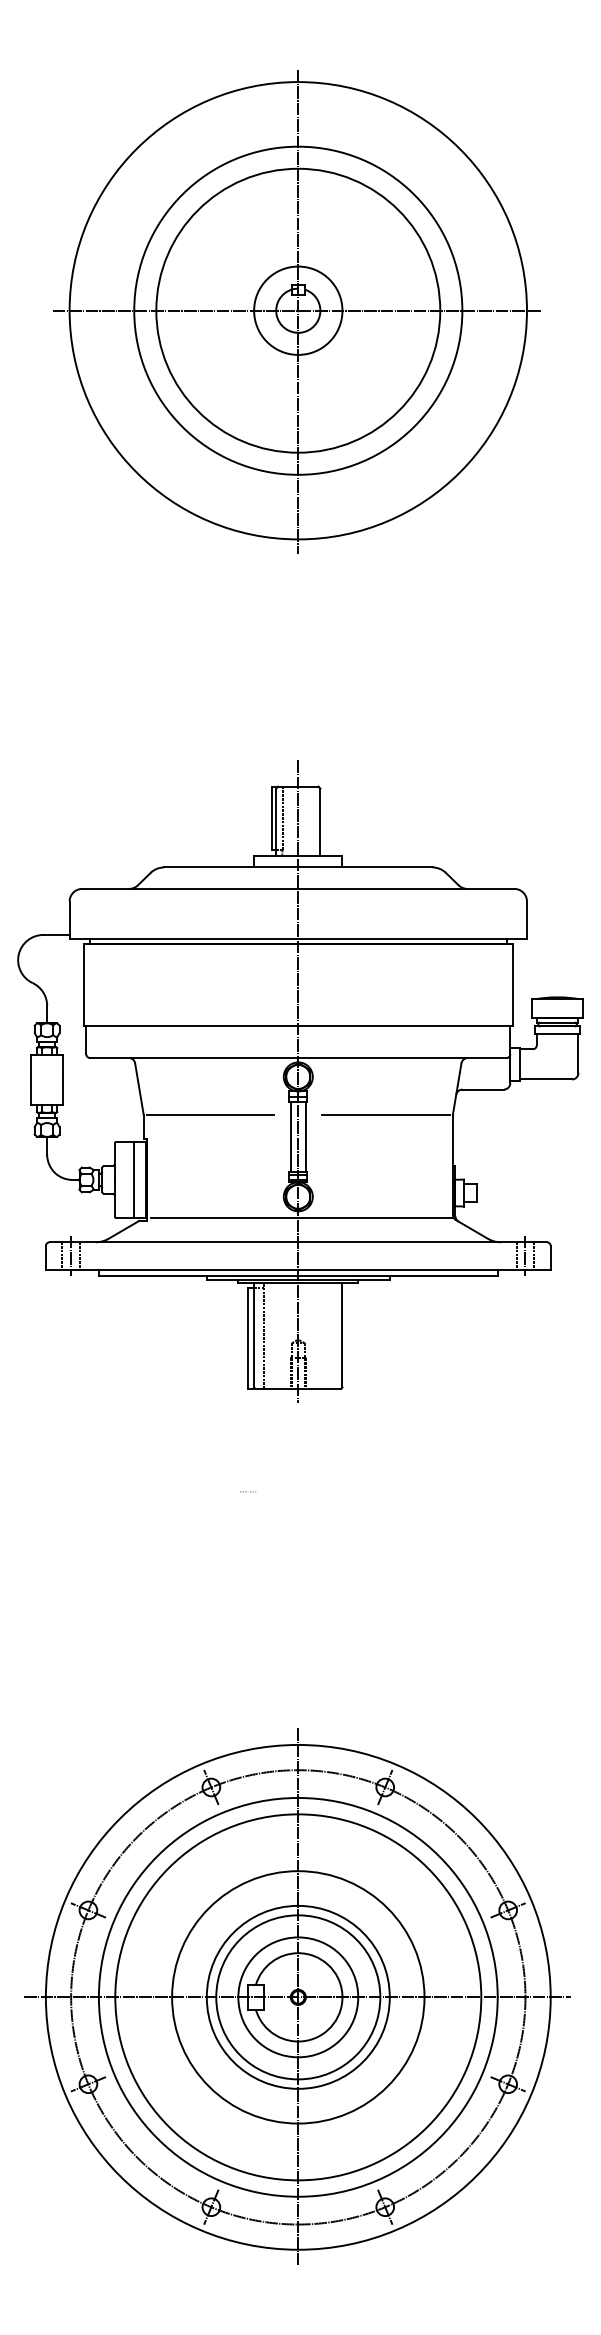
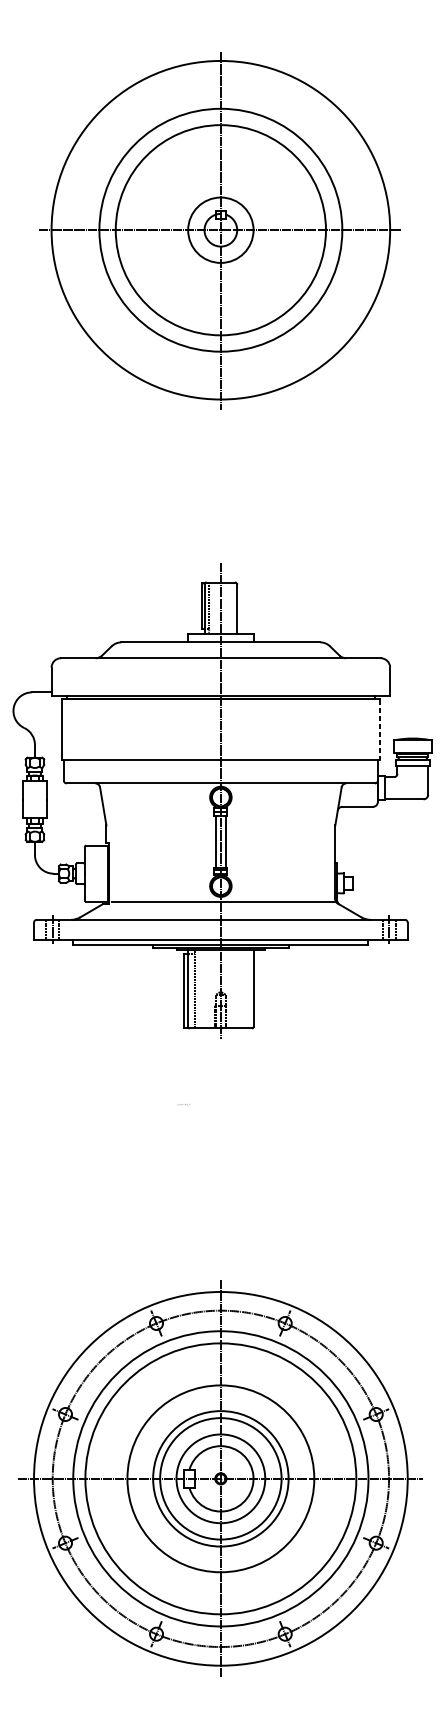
line: (512, 985) -> (379, 729), solid -> dashed
line: (210, 1114) -> (155, 825), removed
line: (385, 1114) -> (285, 825), removed
line: (133, 1179) -> (98, 873), removed

